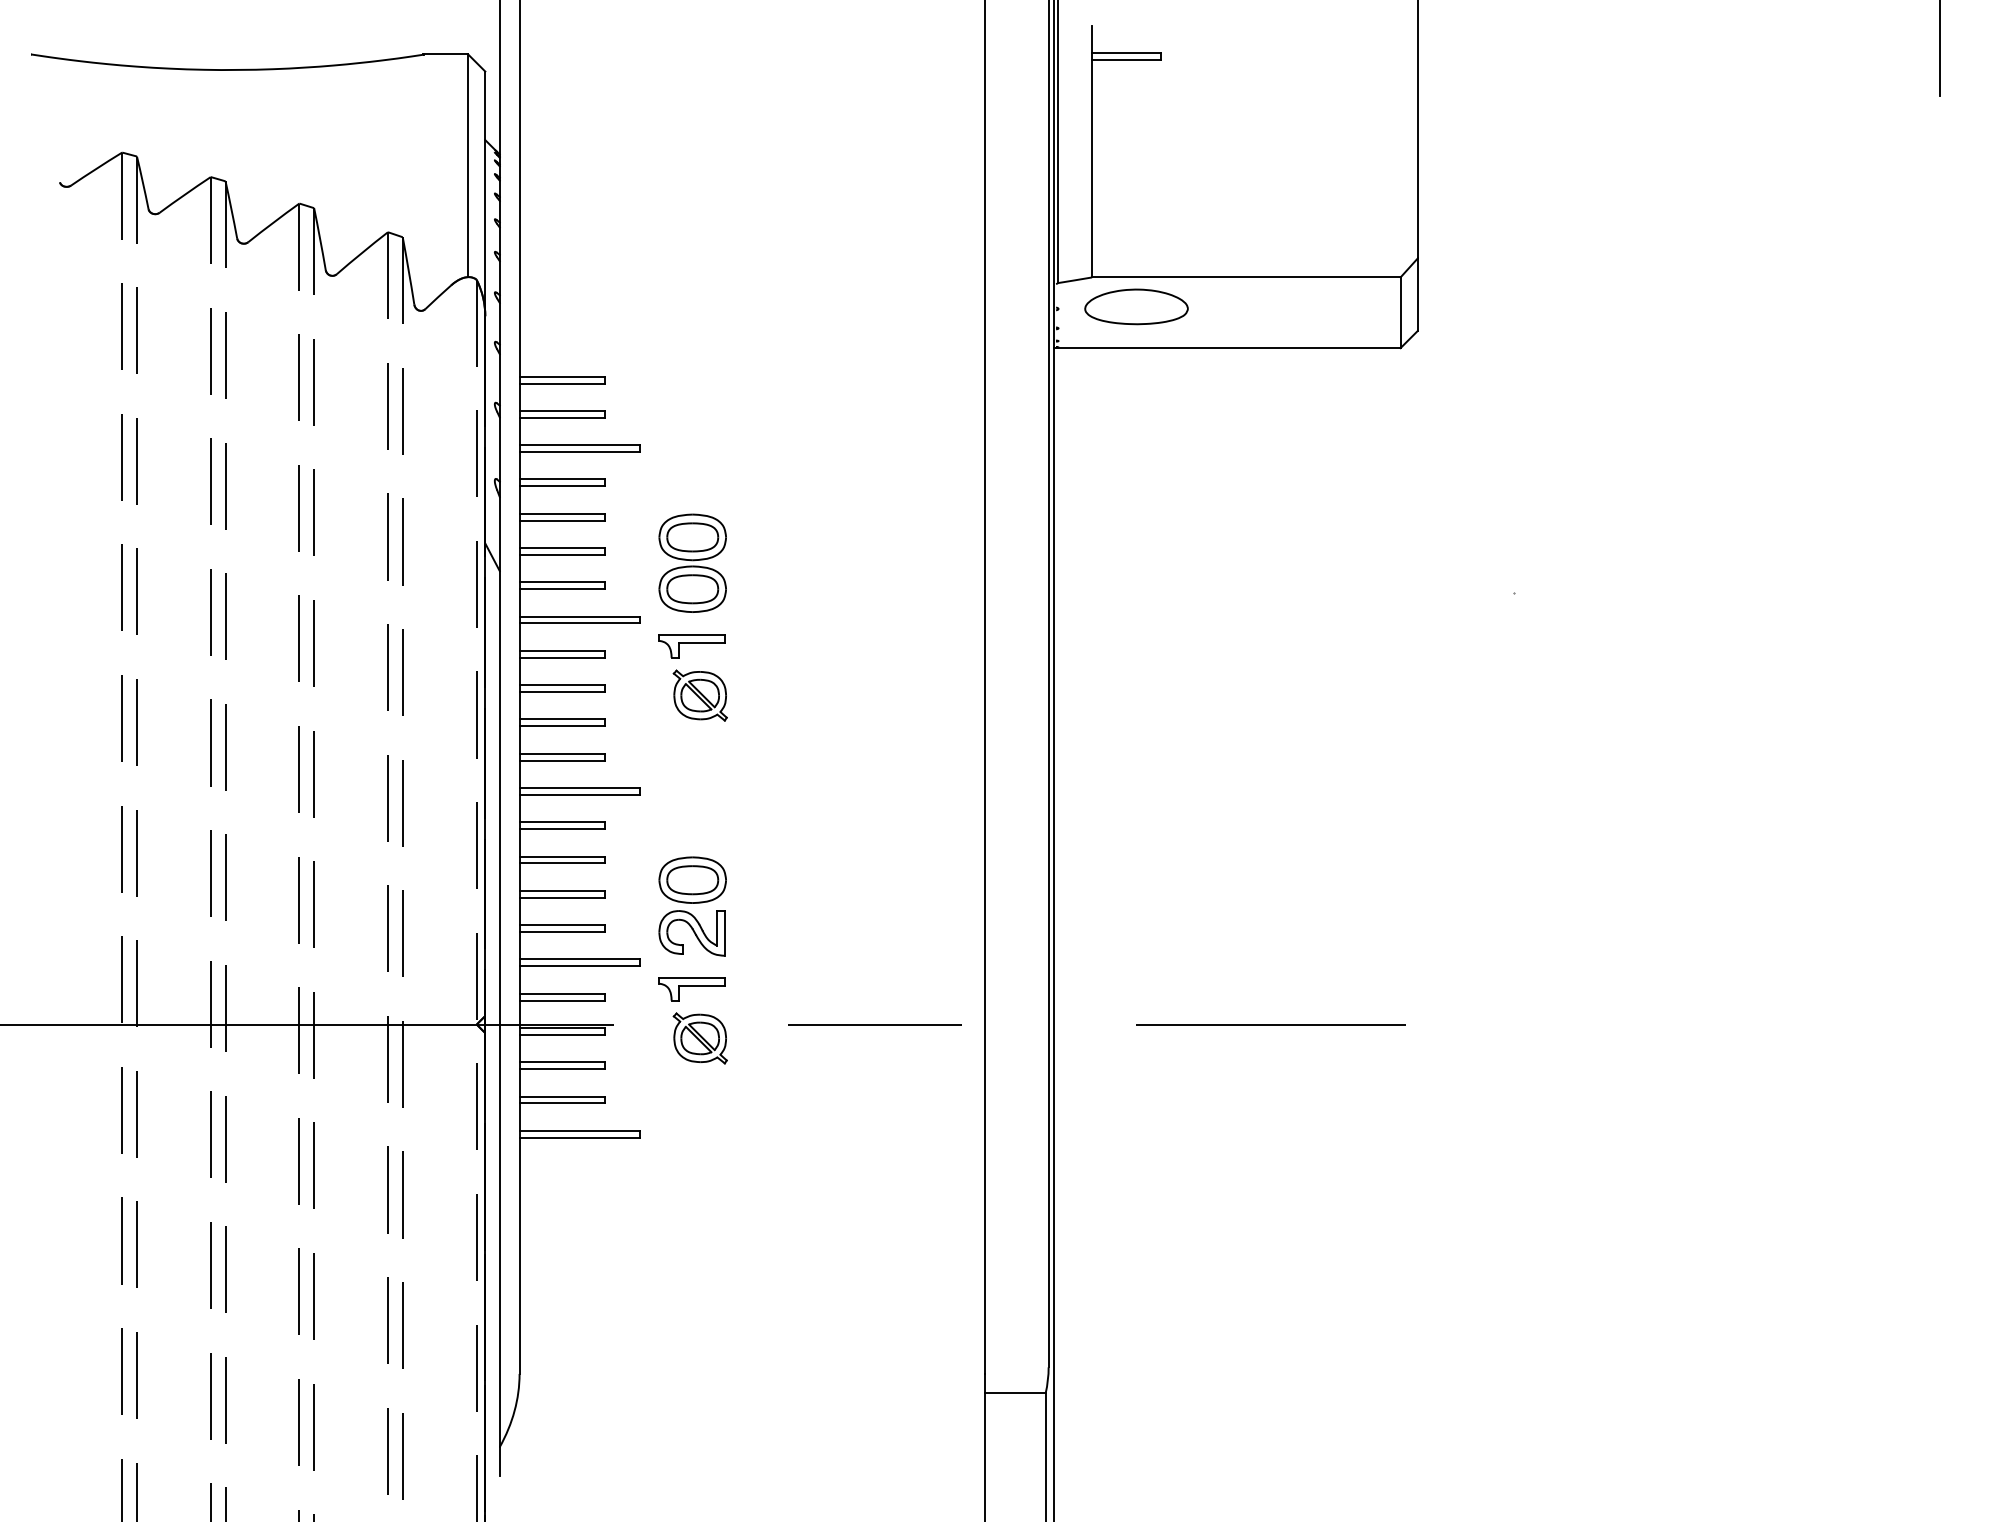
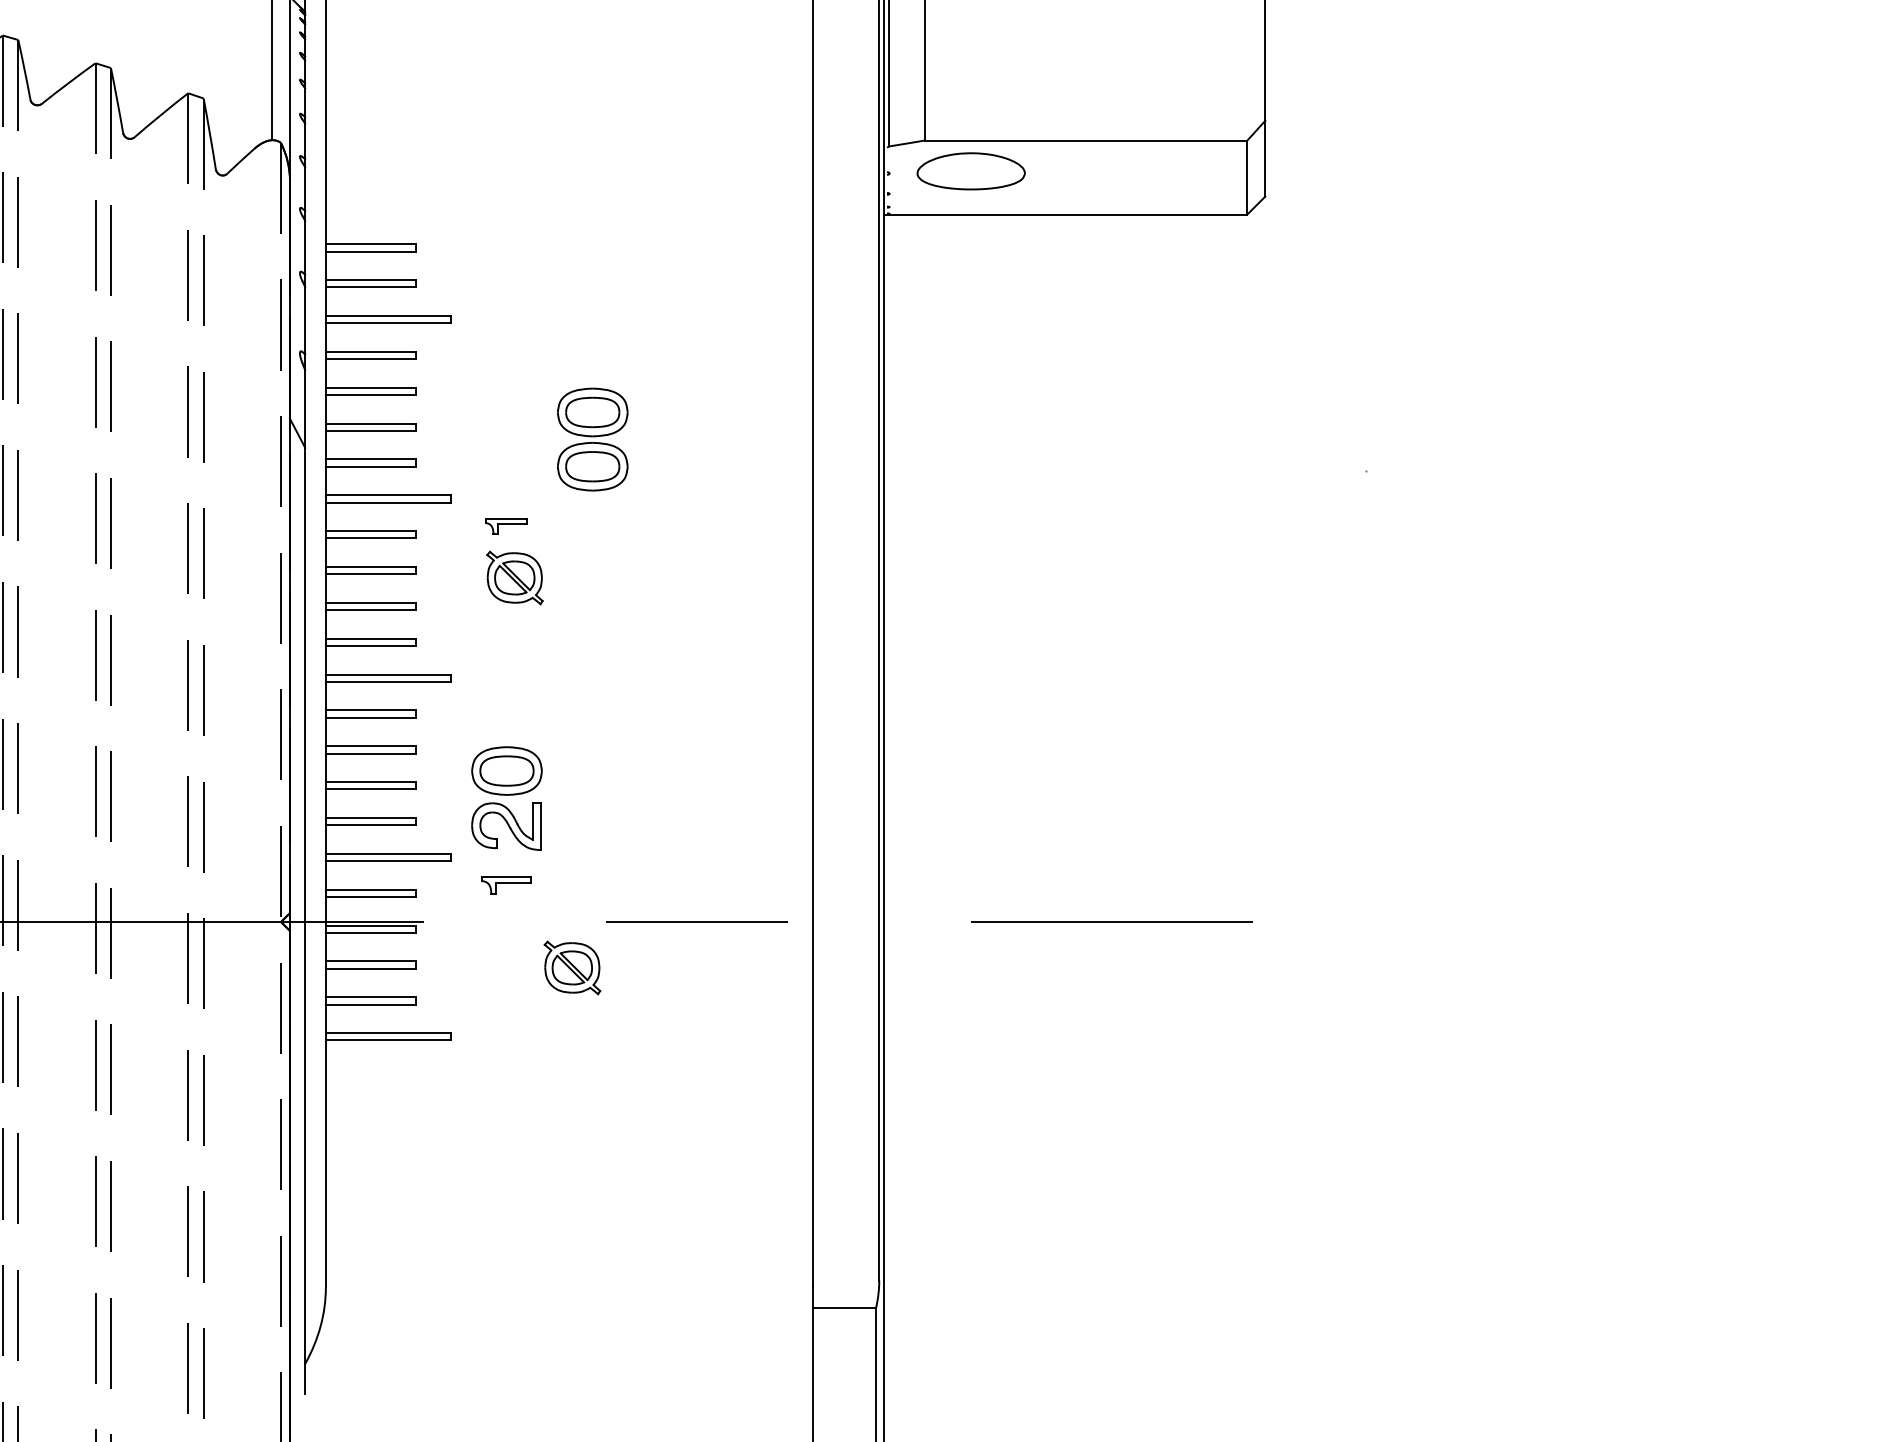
part: (692, 562) -> (592, 438), moved
part: (691, 646) -> (505, 526), size x0.6
part: (691, 989) -> (505, 885), size x0.7
part: (699, 1038) -> (571, 968), moved

